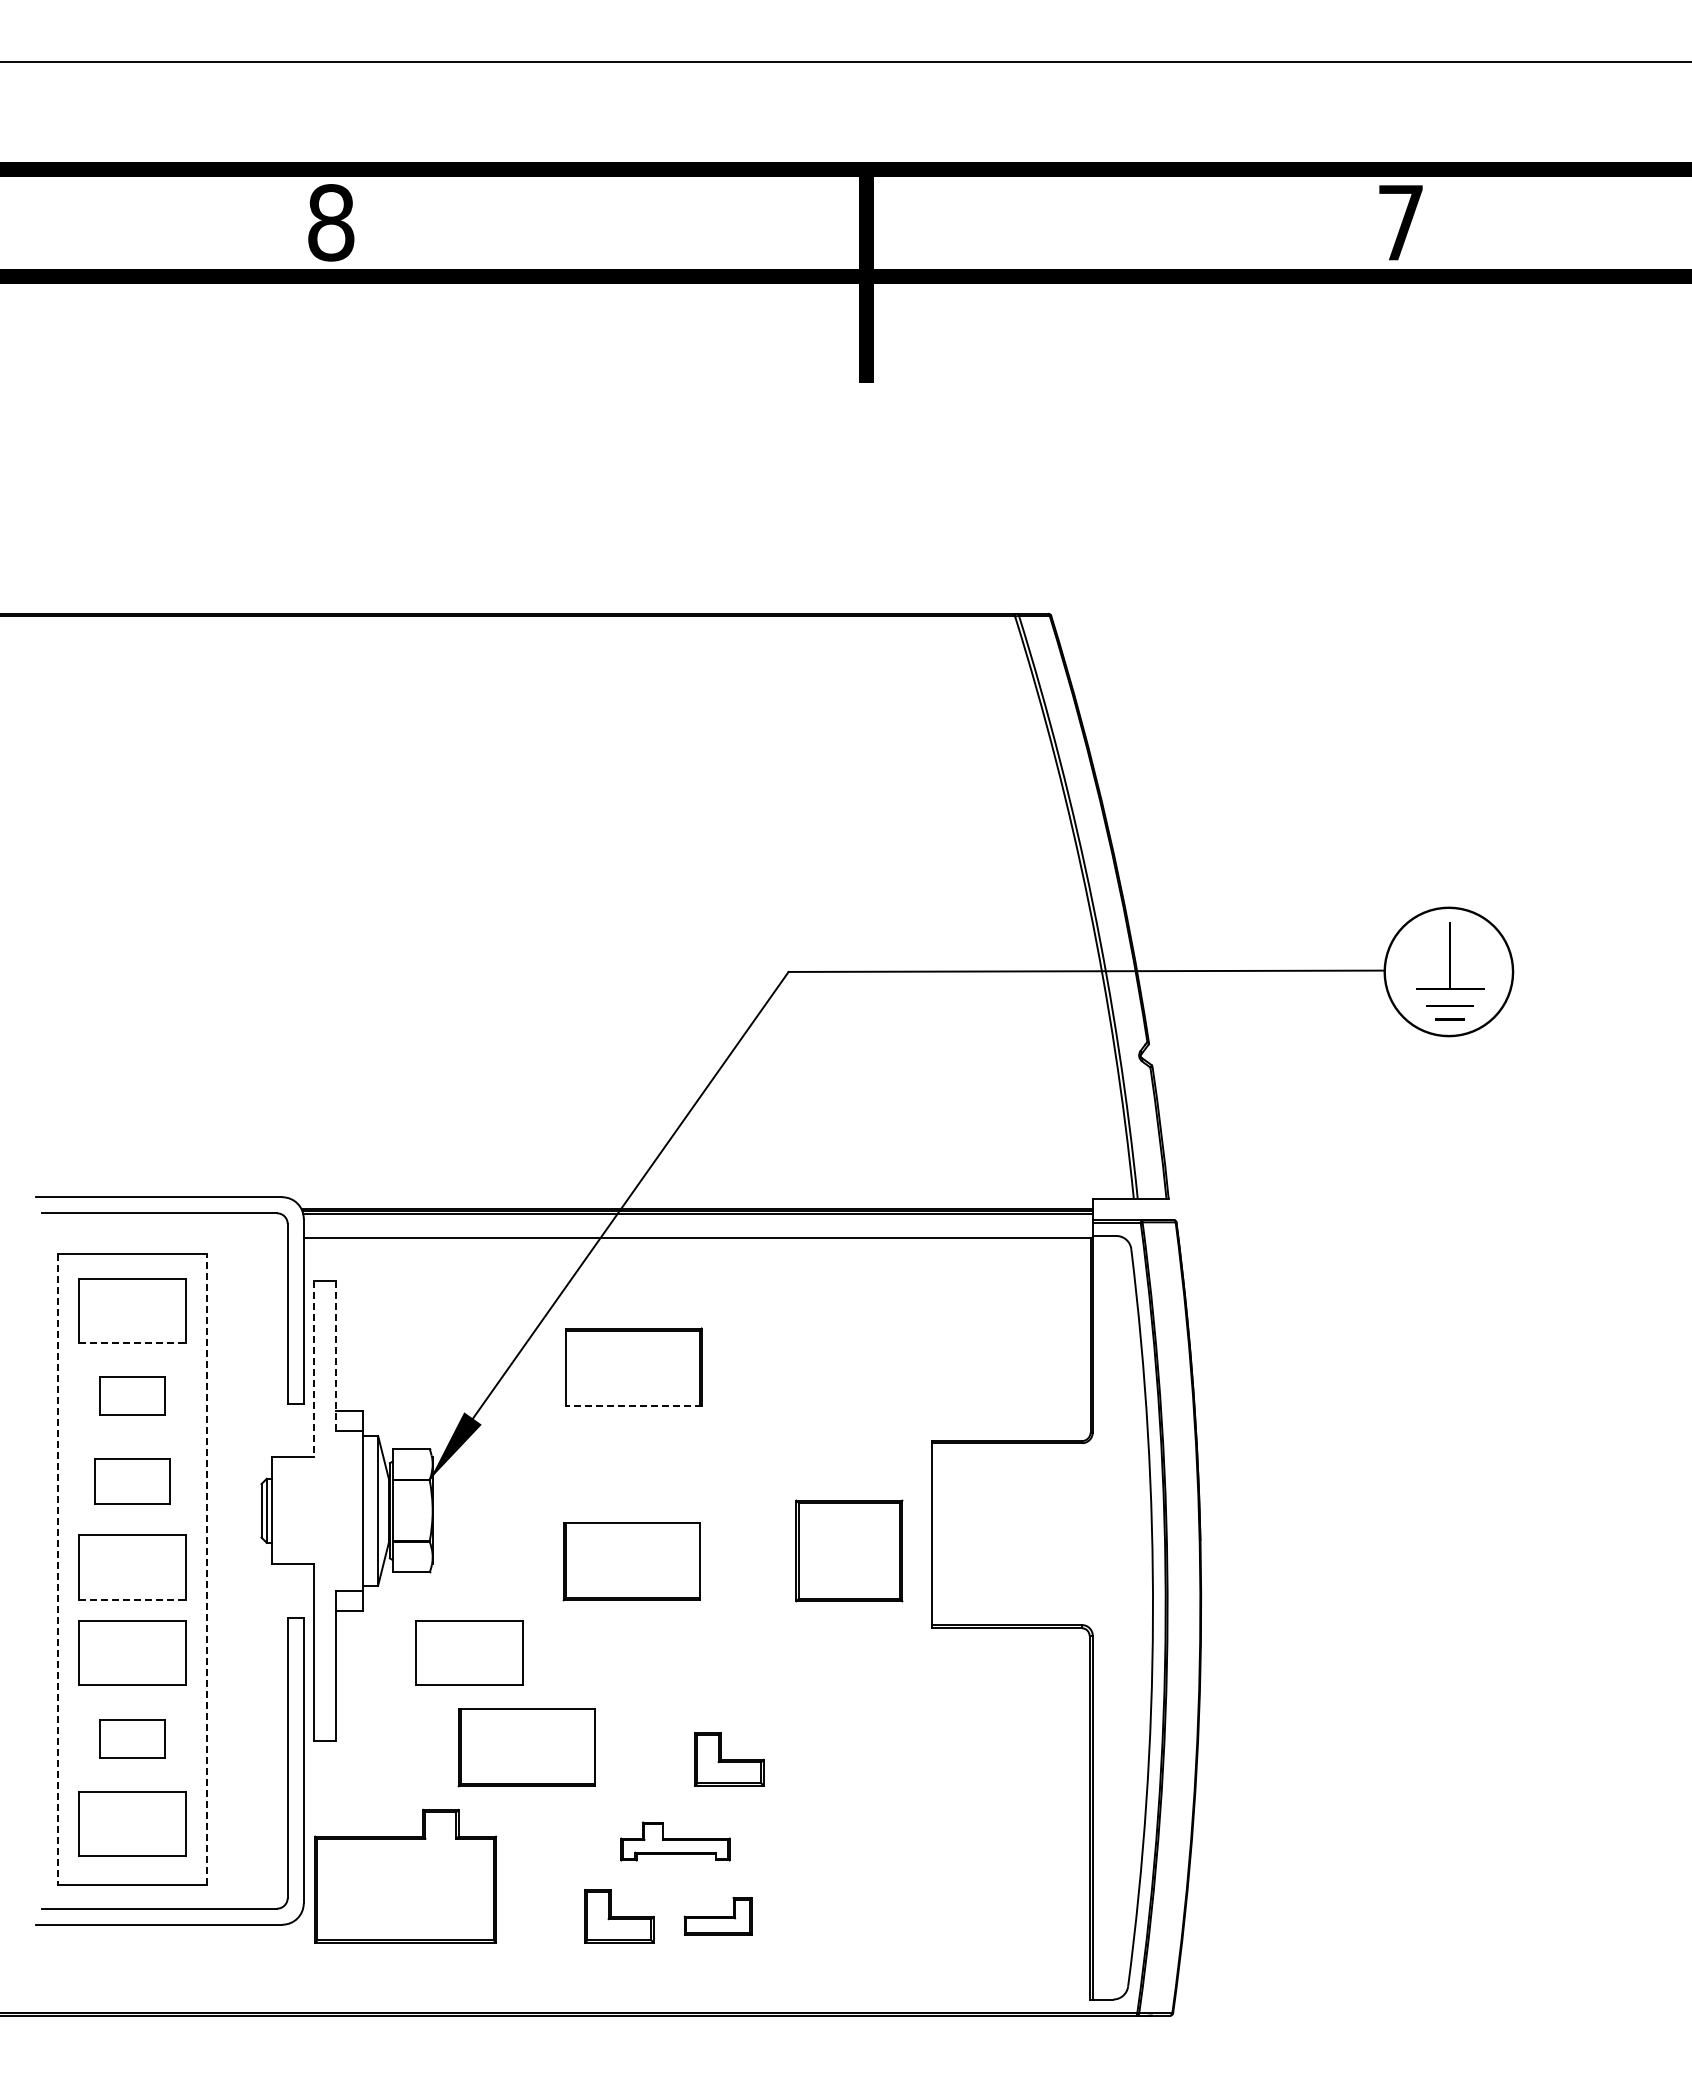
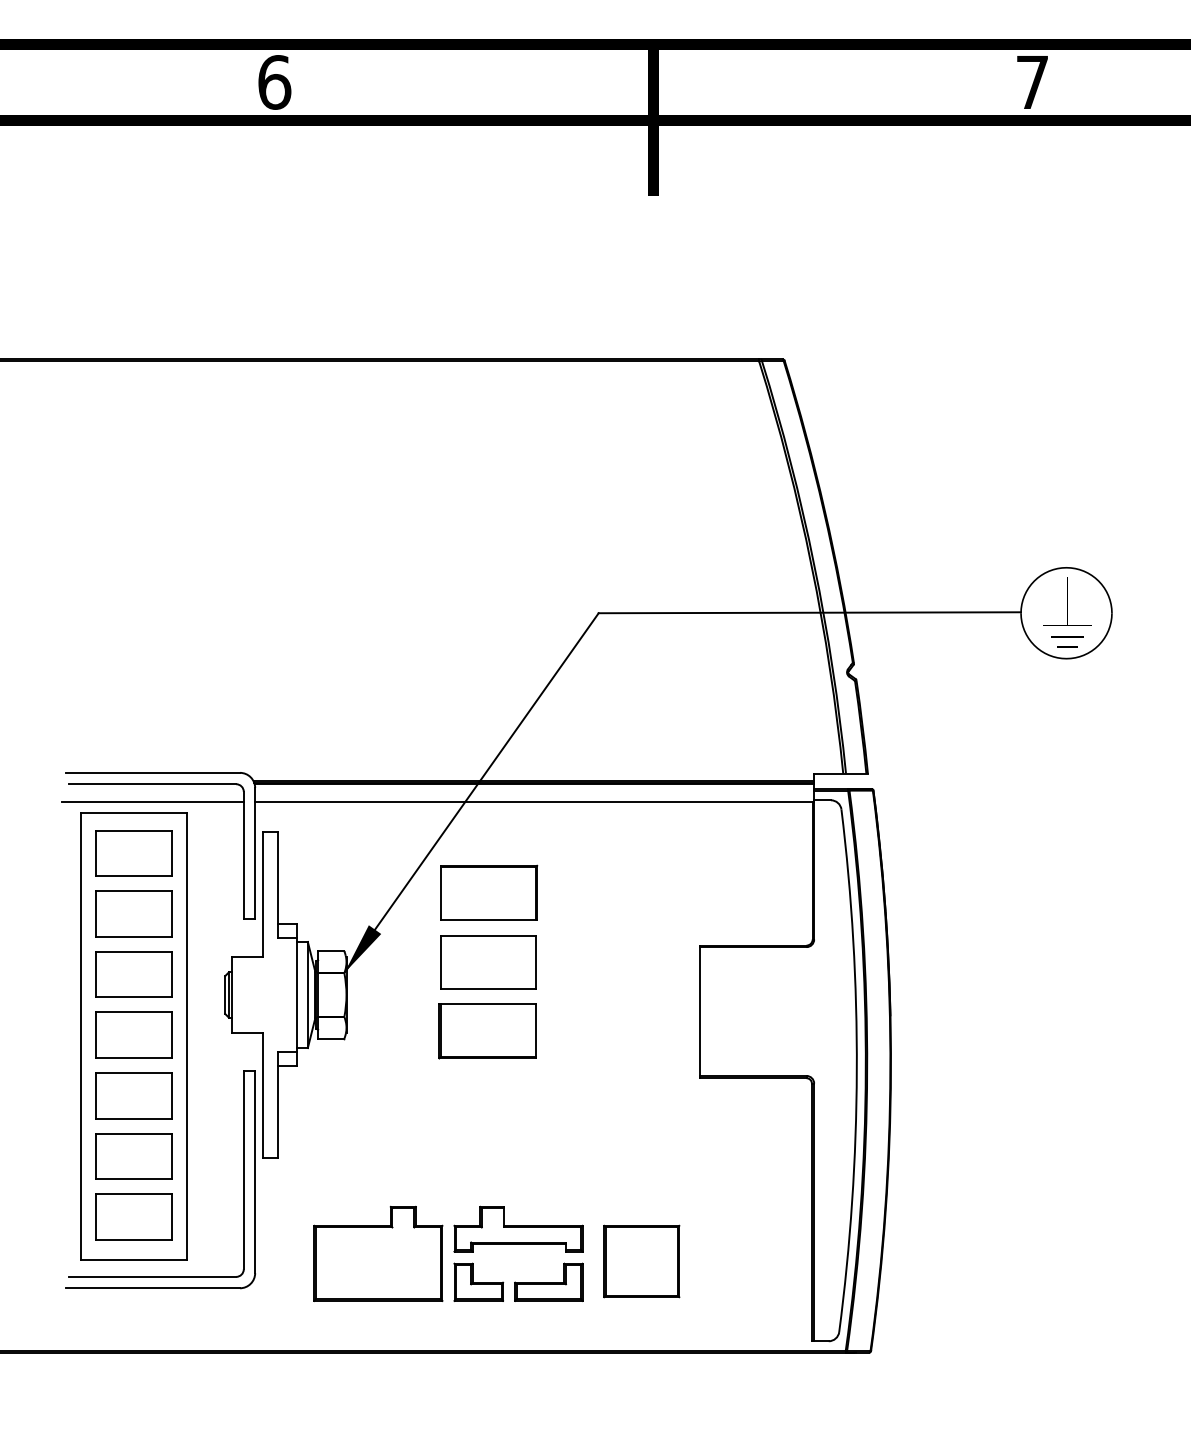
text: (331, 222) -> (274, 82), 8 -> 6
line: (158, 1238) -> (152, 802), added
line: (133, 1342) -> (134, 875), dashed -> solid
line: (335, 1355) -> (277, 884), dashed -> solid
line: (314, 1369) -> (262, 894), dashed -> solid
part: (132, 1395) -> (133, 913), size x1.67
line: (633, 1405) -> (488, 920), dashed -> solid
part: (632, 1464) -> (488, 962), added
part: (132, 1481) -> (133, 974), size x1.43
part: (849, 1550) -> (641, 1261), moved
line: (57, 1569) -> (80, 1036), dashed -> solid
line: (207, 1569) -> (186, 1036), dashed -> solid
line: (133, 1599) -> (134, 1057), dashed -> solid
part: (469, 1652) -> (372, 1095), removed
part: (132, 1738) -> (133, 1156), size x1.67
part: (526, 1747) -> (412, 1162), removed
part: (729, 1759) -> (556, 1171), removed
part: (675, 1841) -> (518, 1229), size x1.67
part: (405, 1875) -> (378, 1253), moved
part: (717, 1916) -> (548, 1282), size x1.43

